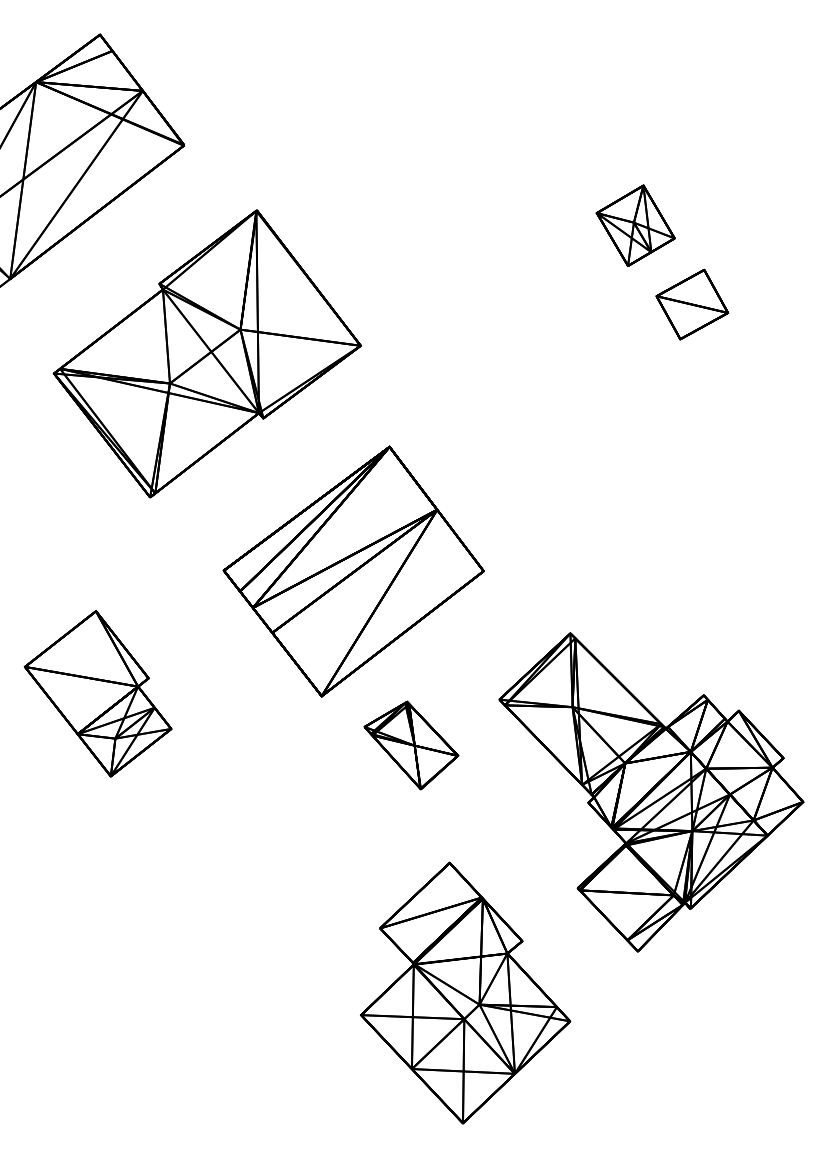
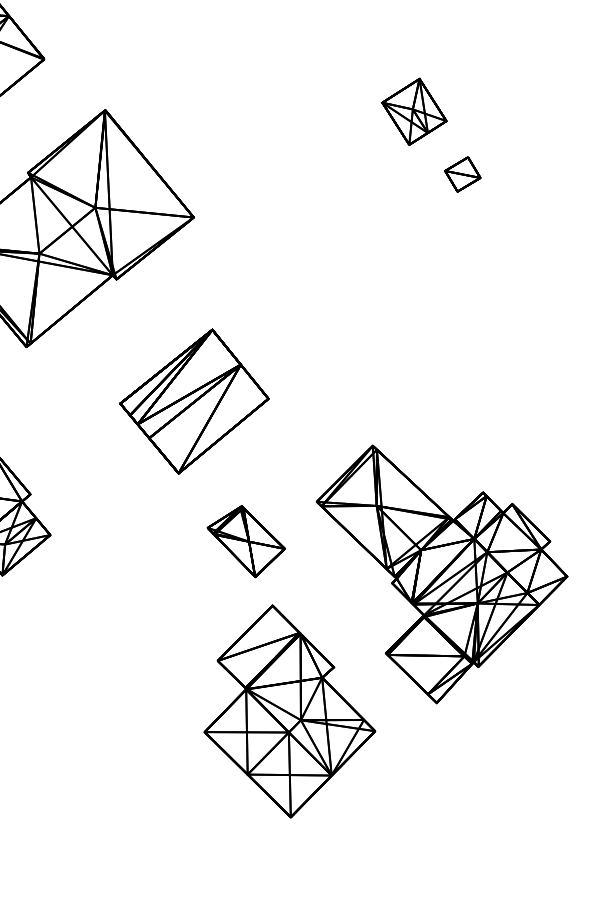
part: (692, 304) -> (462, 174), size x0.6
part: (353, 571) -> (194, 401), size x0.7
part: (465, 992) -> (289, 710), moved

